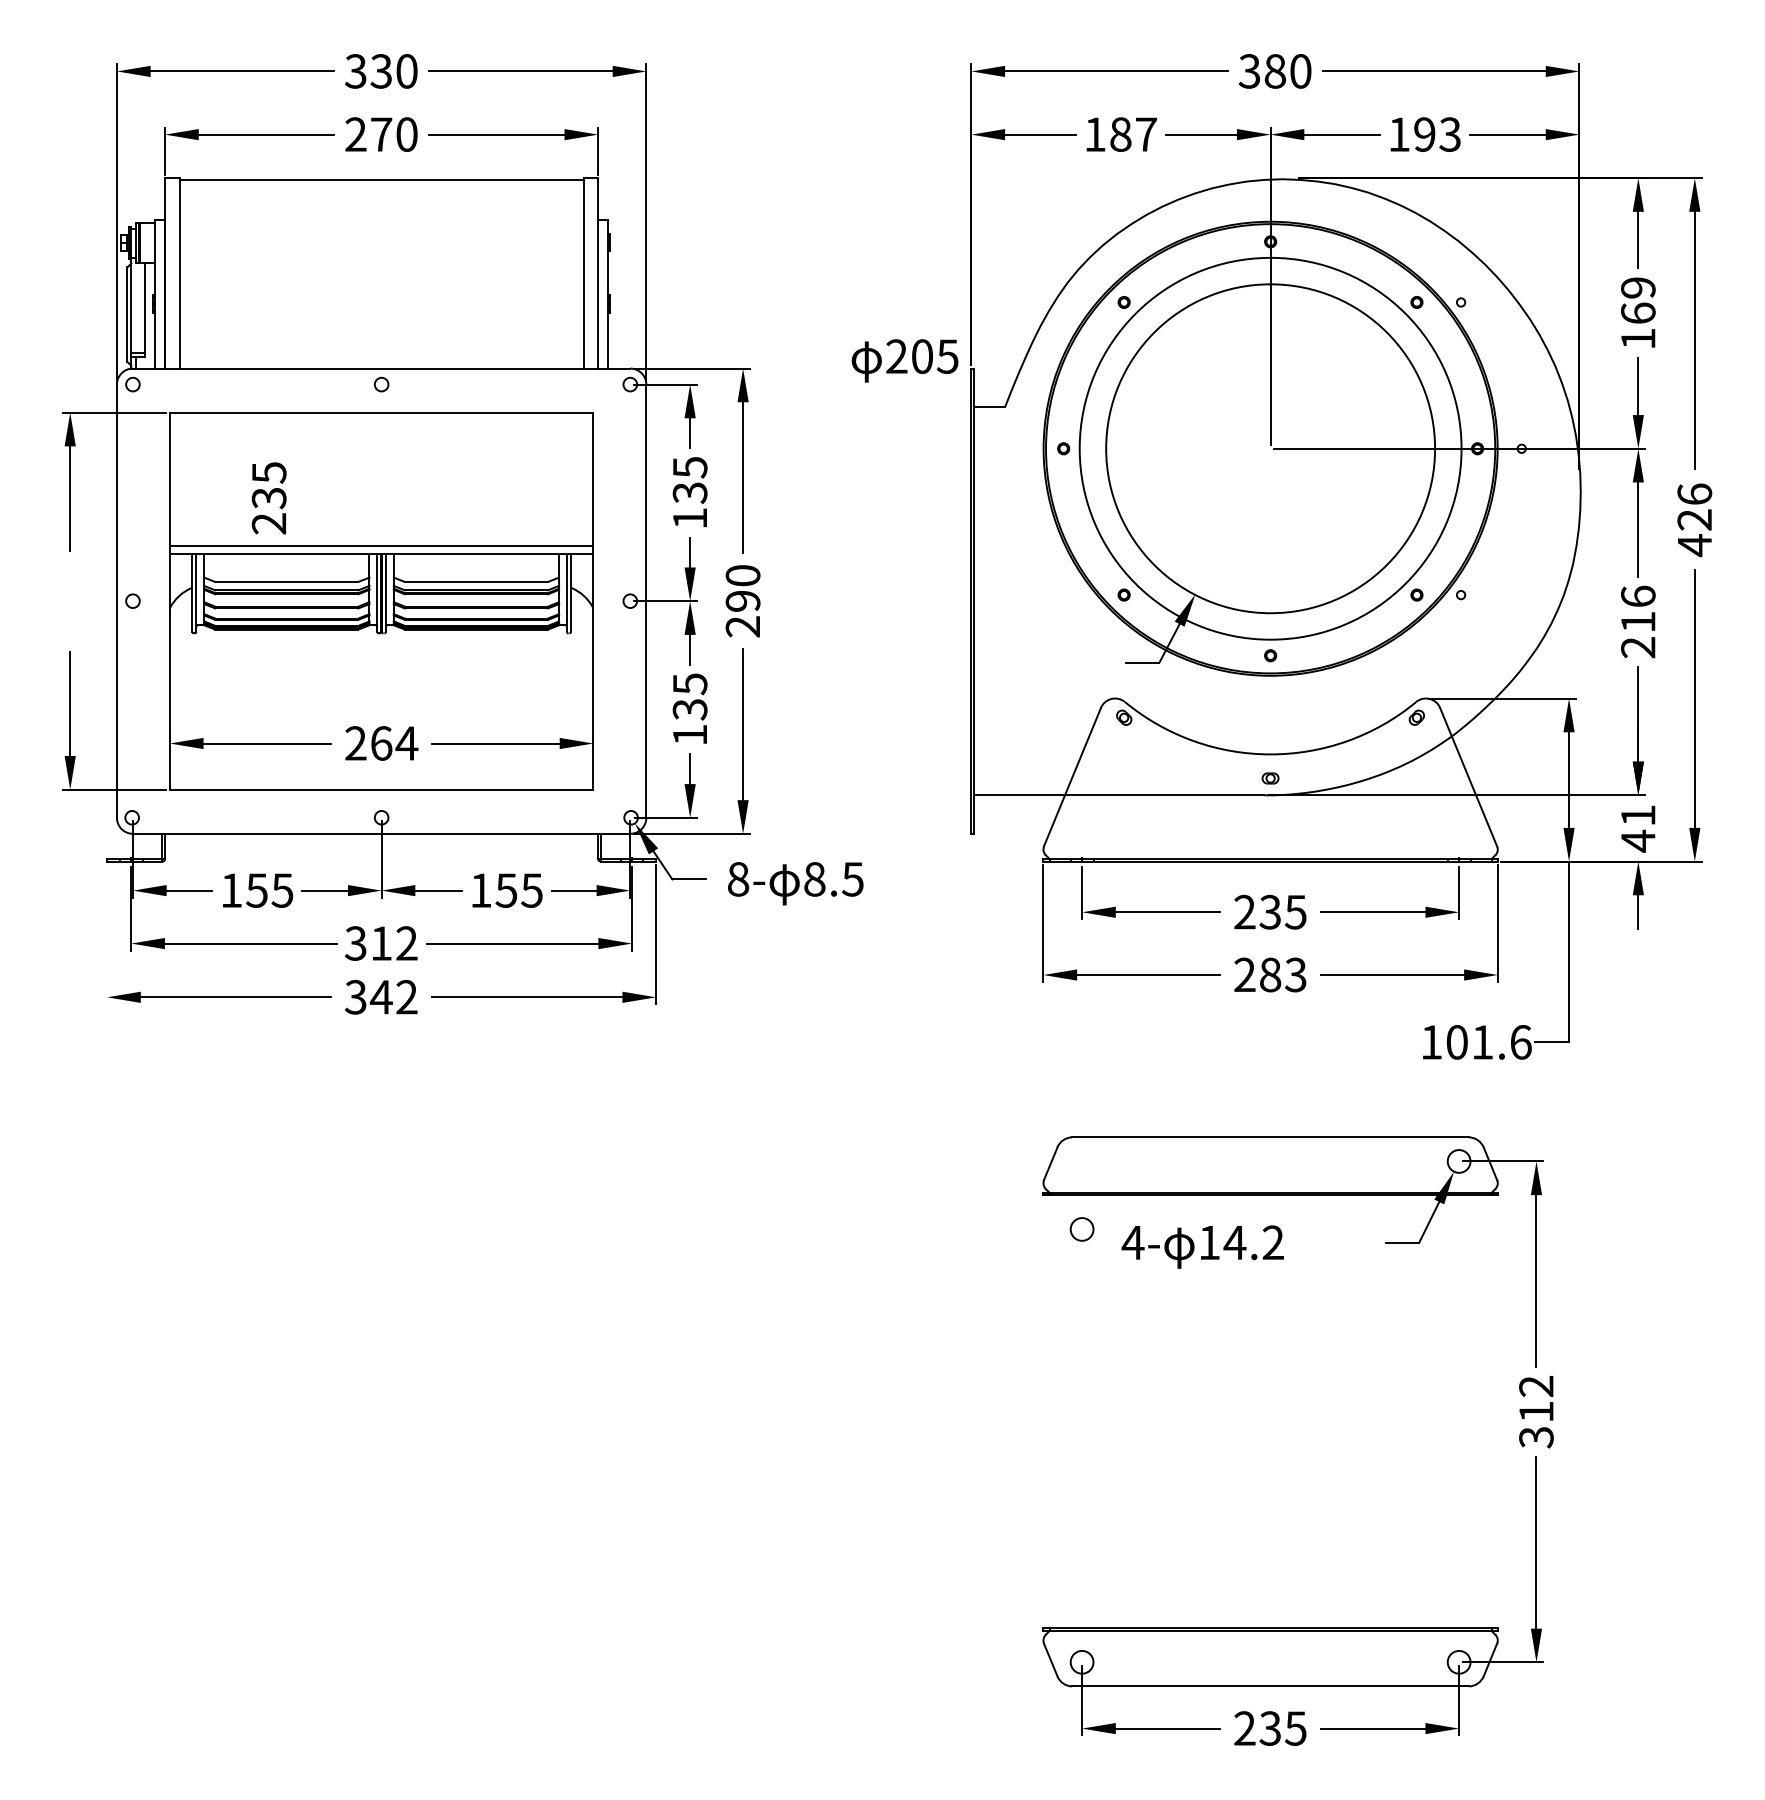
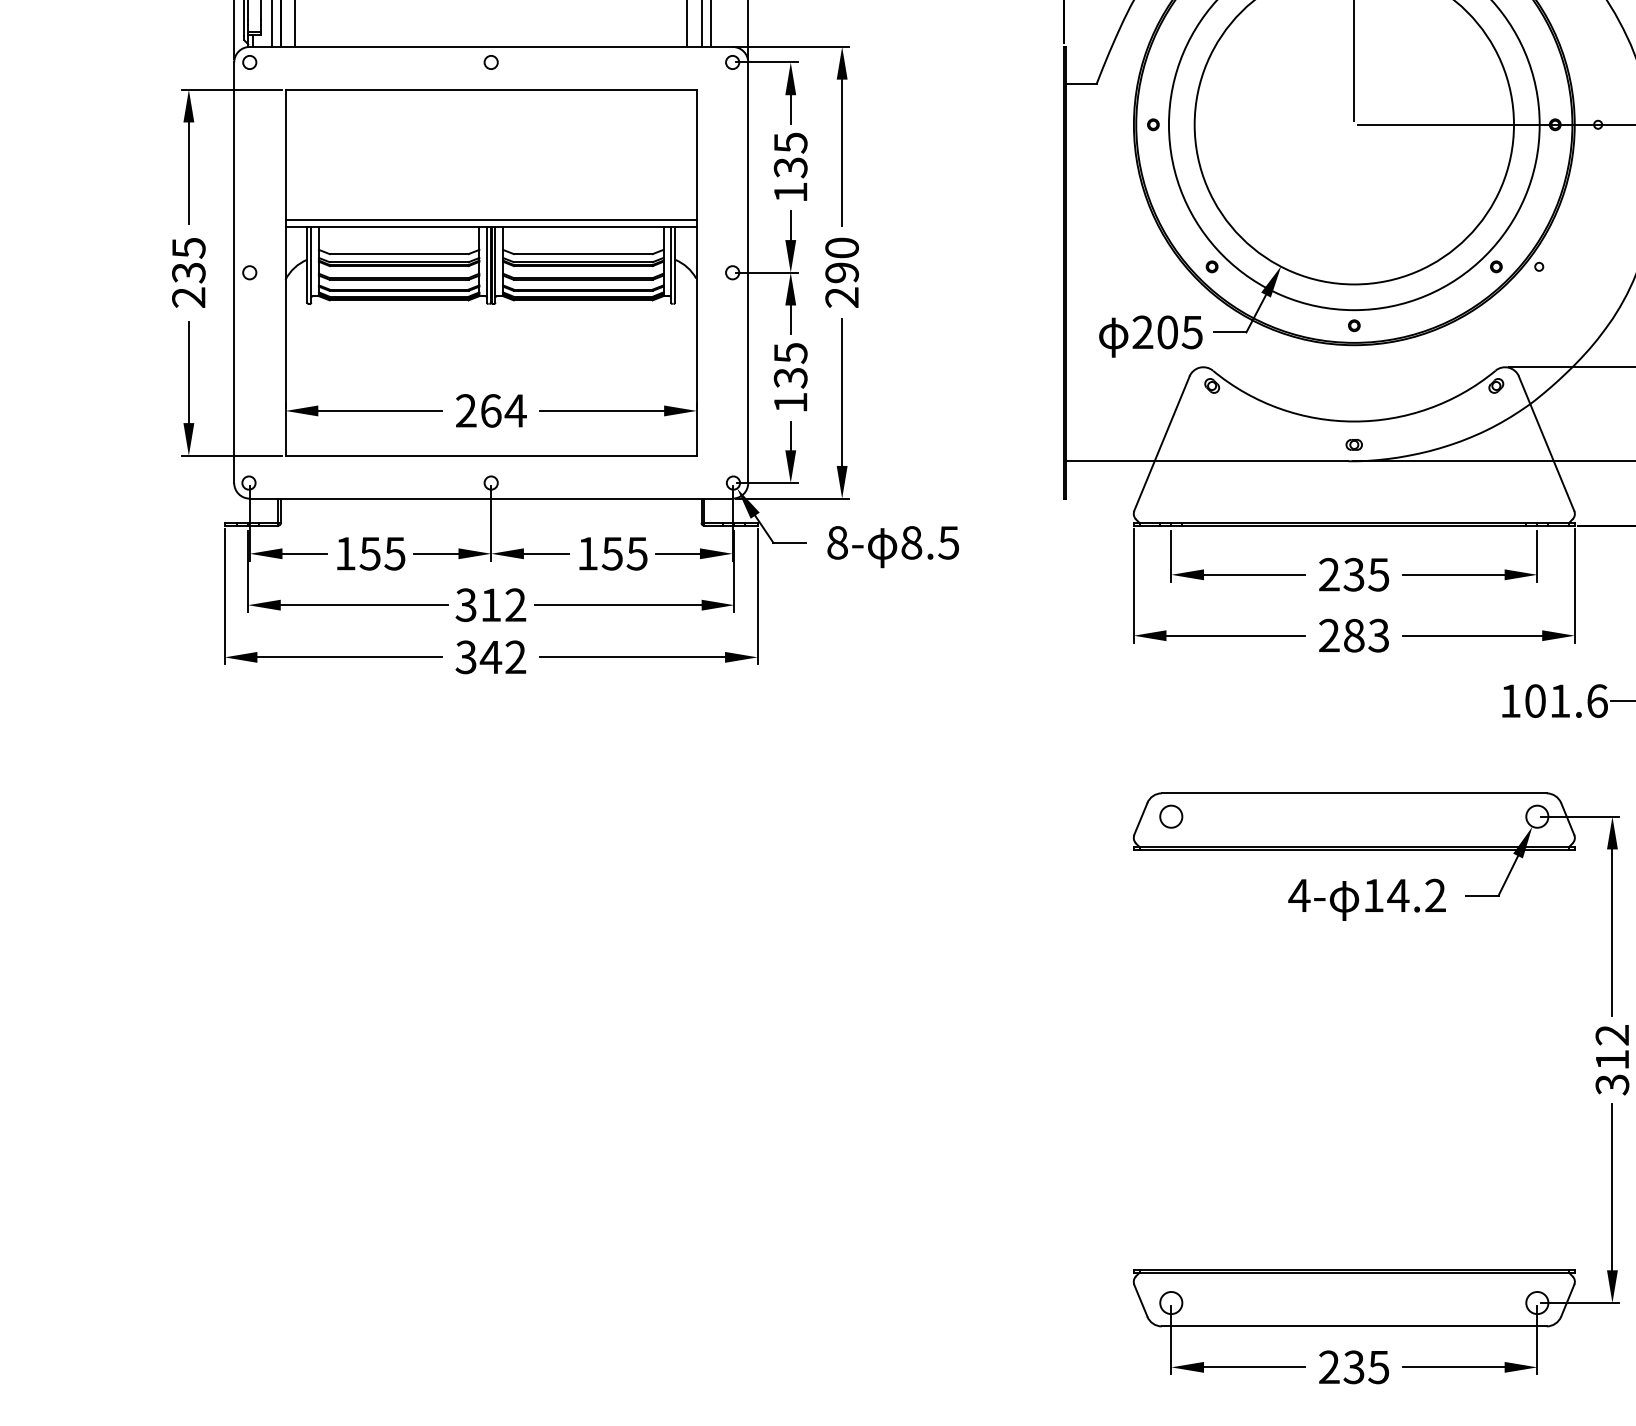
text: (904, 360) -> (1150, 336), moved
text: (268, 498) -> (188, 273), moved
line: (107, 934) -> (225, 596), added
circle: (1081, 1229) -> (1170, 816), moved
text: (1202, 1246) -> (1366, 899), moved

